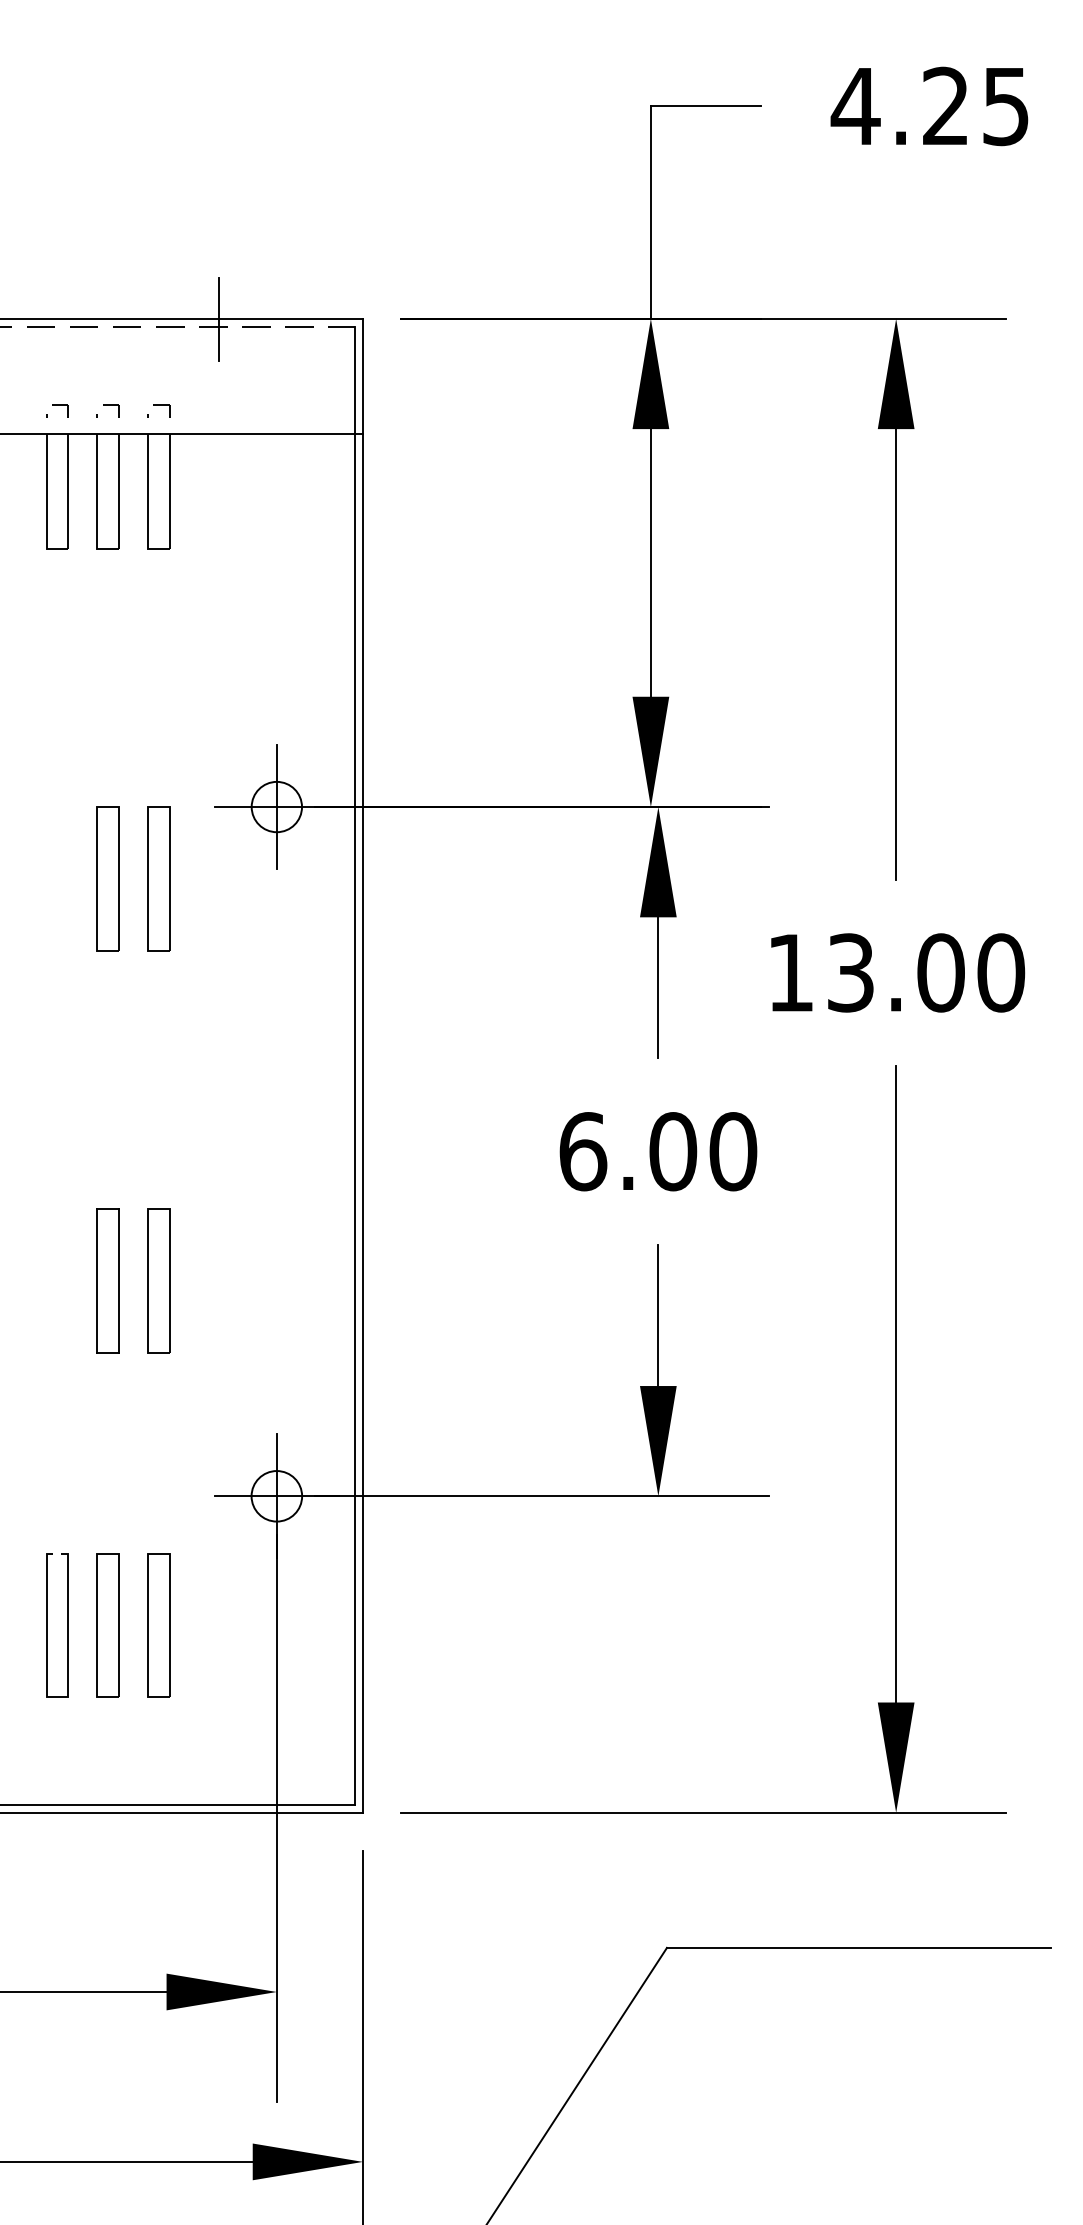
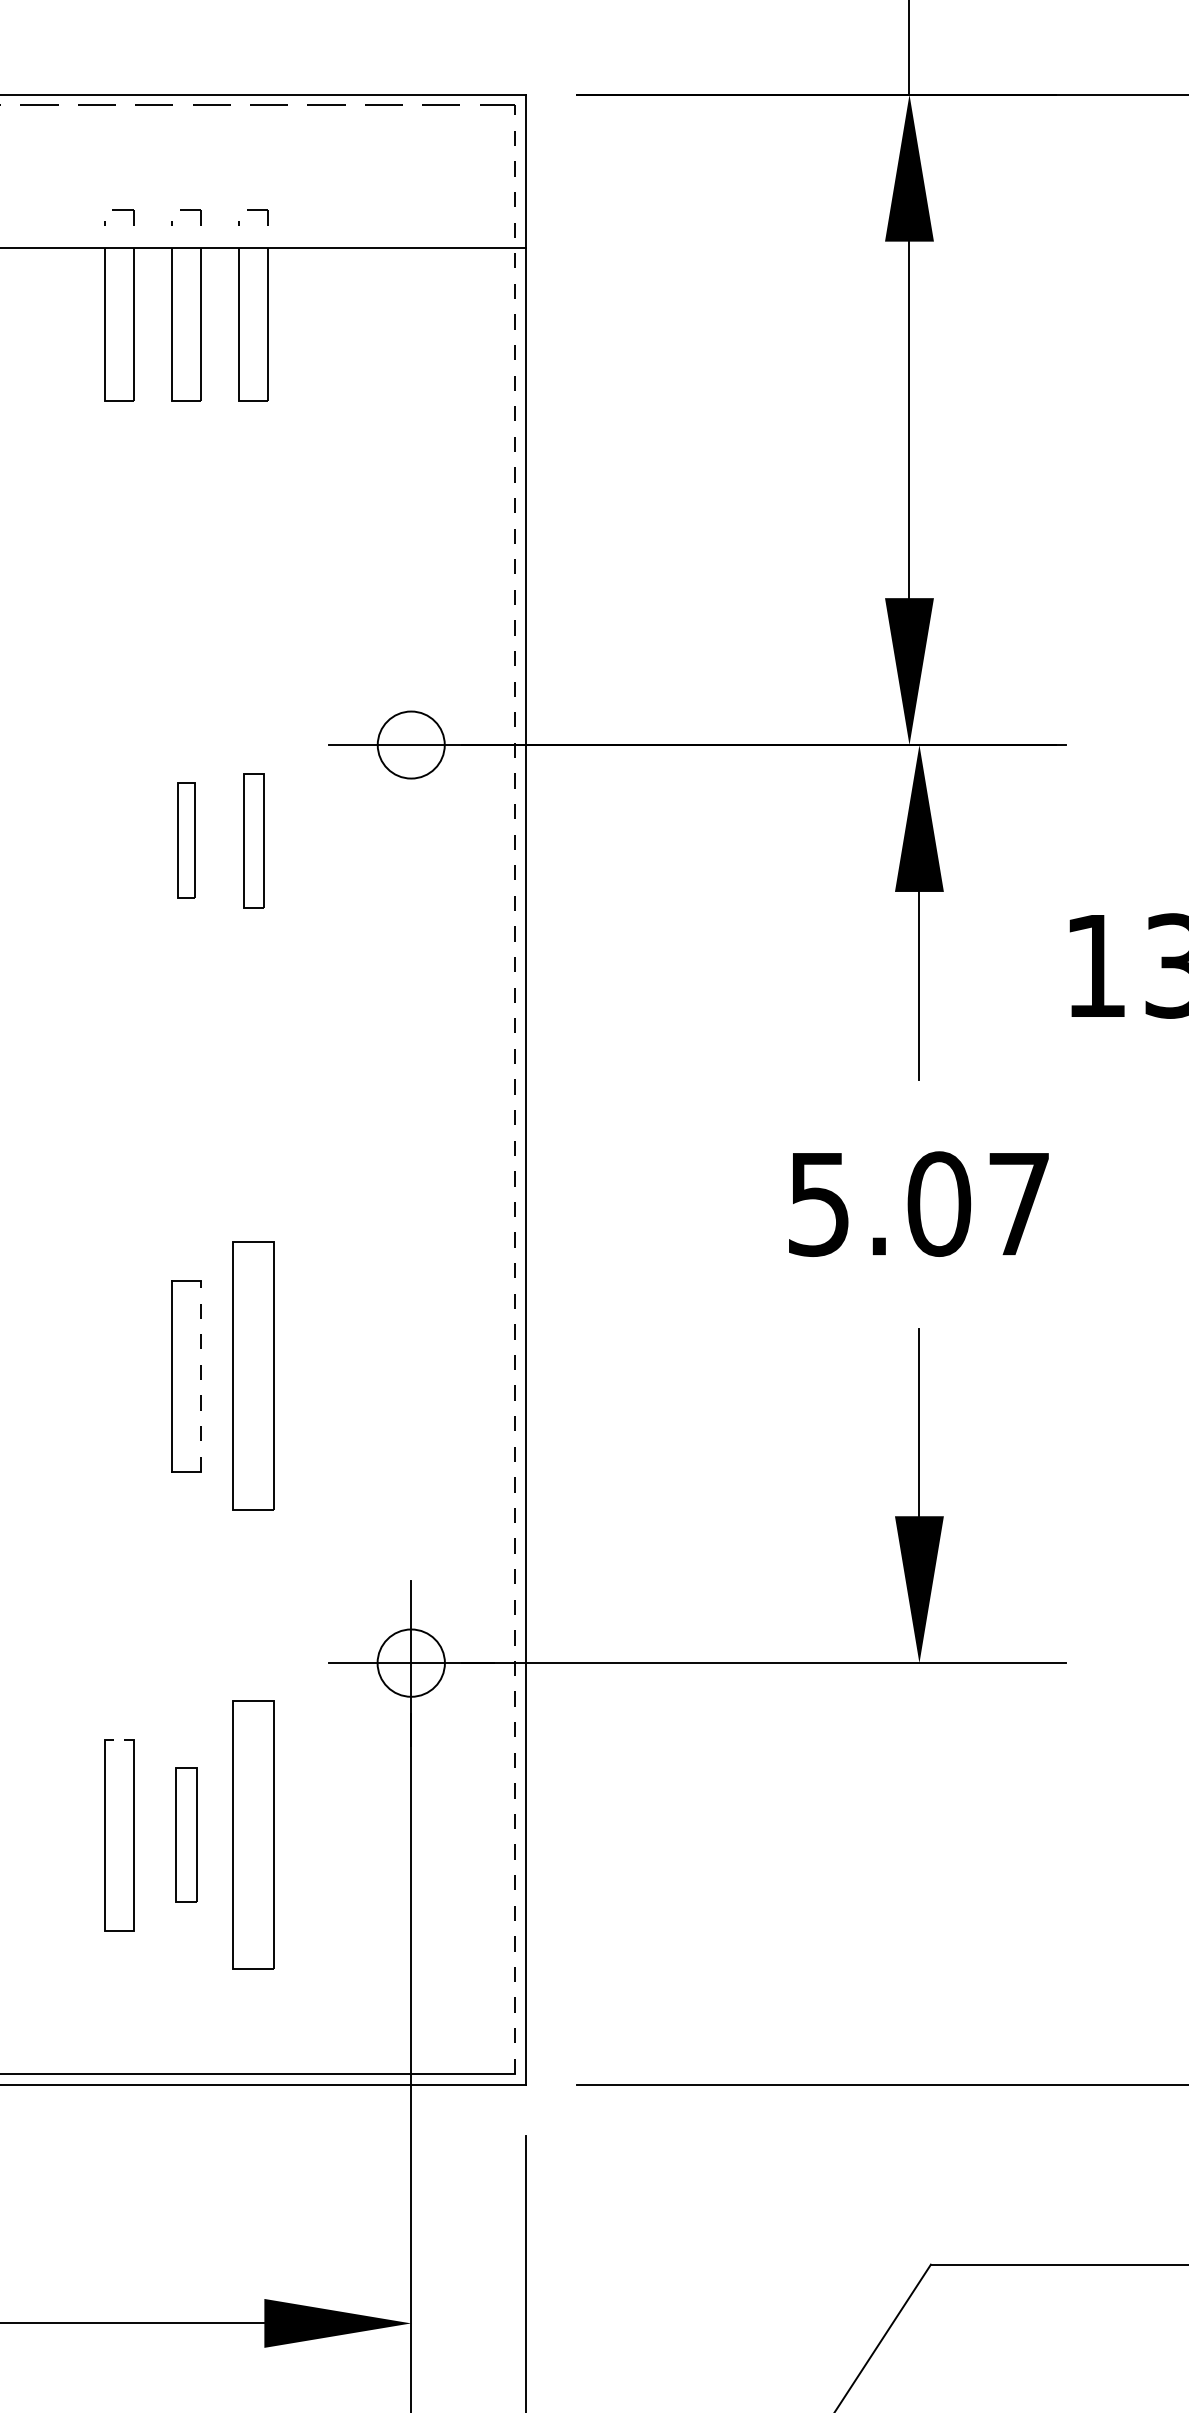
line: (219, 319) -> (334, 95), removed
line: (276, 807) -> (410, 745), removed
part: (107, 878) -> (185, 840), size x0.6
part: (158, 878) -> (253, 840), size x0.7
line: (354, 1065) -> (514, 1089), solid -> dashed
text: (658, 1151) -> (919, 1203), 6.00 -> 5.07
line: (119, 1280) -> (201, 1375), solid -> dashed
part: (158, 1280) -> (253, 1375), size x1.4
part: (107, 1625) -> (185, 1835), size x0.7
part: (158, 1625) -> (253, 1835), size x1.4

